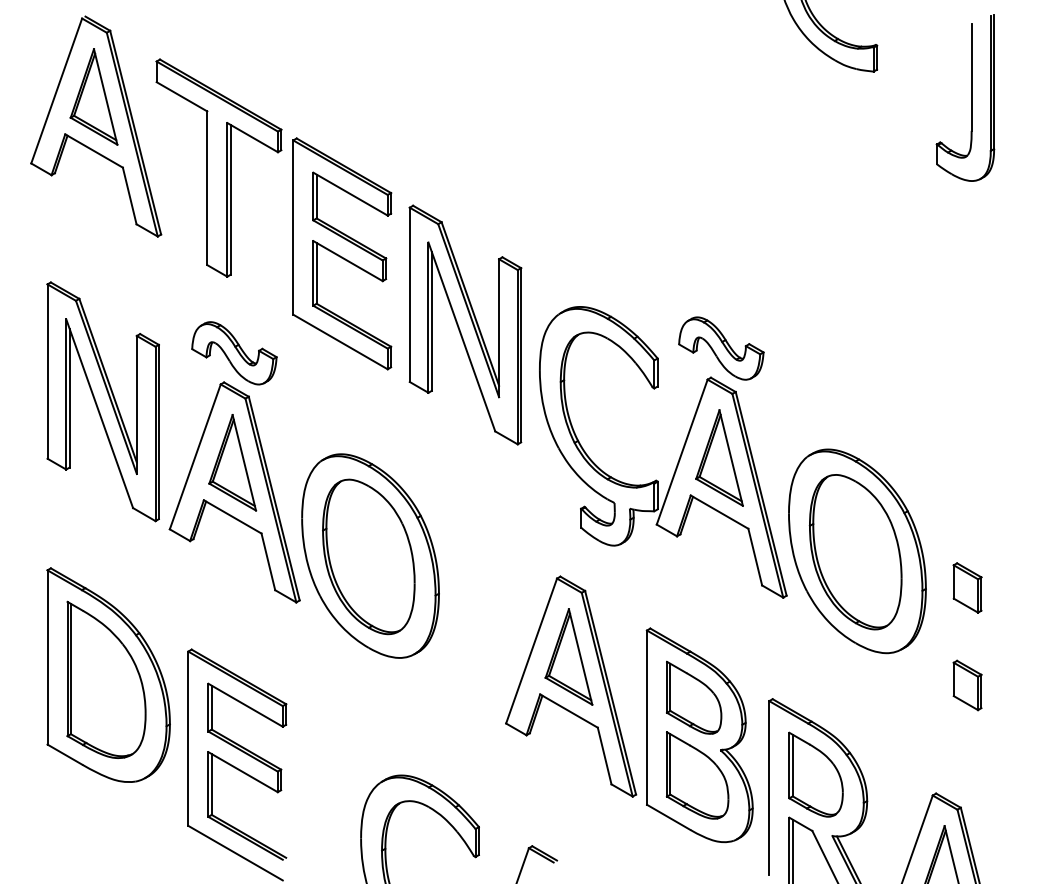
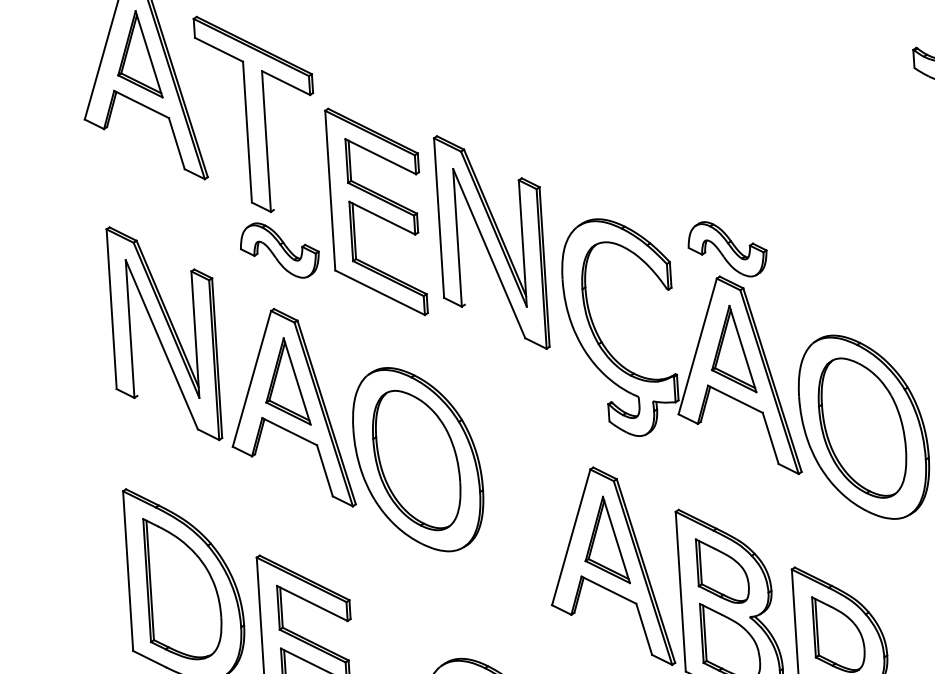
line: (230, 199) -> (269, 141), removed
part: (342, 253) -> (376, 211), moved
line: (431, 321) -> (460, 241), removed
part: (234, 353) -> (279, 250), moved
line: (69, 397) -> (133, 331), removed

